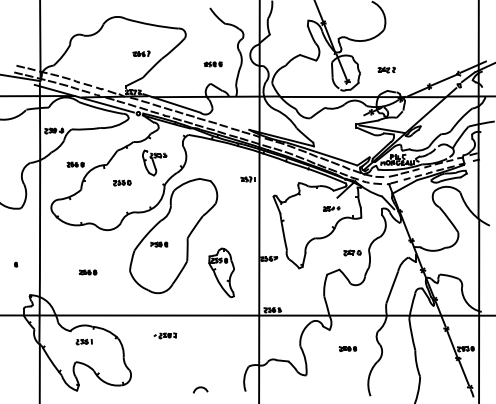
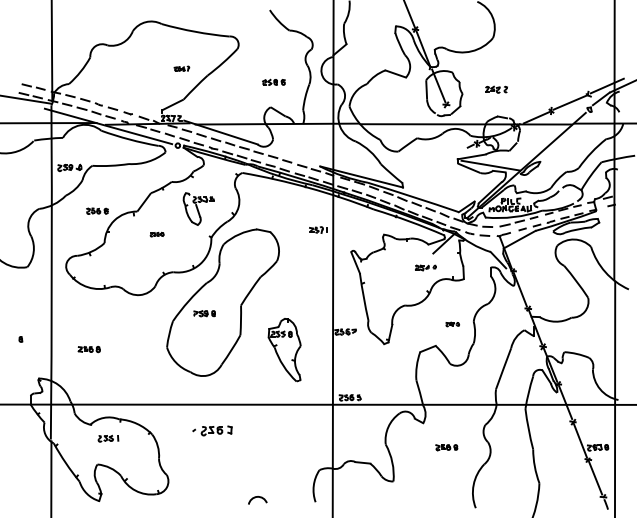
part: (141, 53) -> (181, 68), size x0.7
part: (121, 182) -> (156, 234), size x0.6
part: (352, 253) -> (452, 324), size x0.6
part: (87, 272) -> (88, 349), moved
part: (165, 335) -> (212, 430), size x1.4

